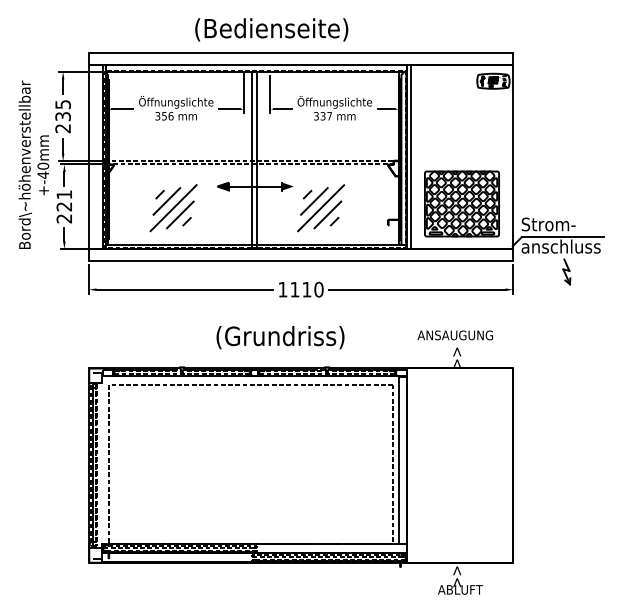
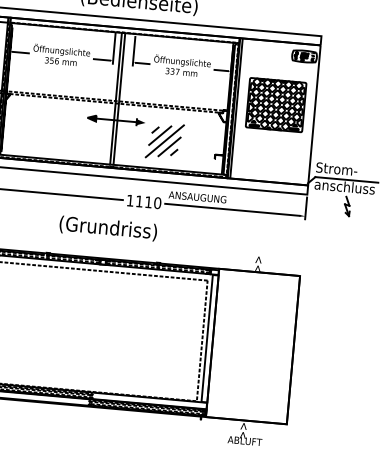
part: (461, 203) -> (275, 104), moved
part: (173, 208) -> (52, 131), removed
text: (455, 335) -> (197, 197), moved
text: (280, 337) -> (108, 228), moved

